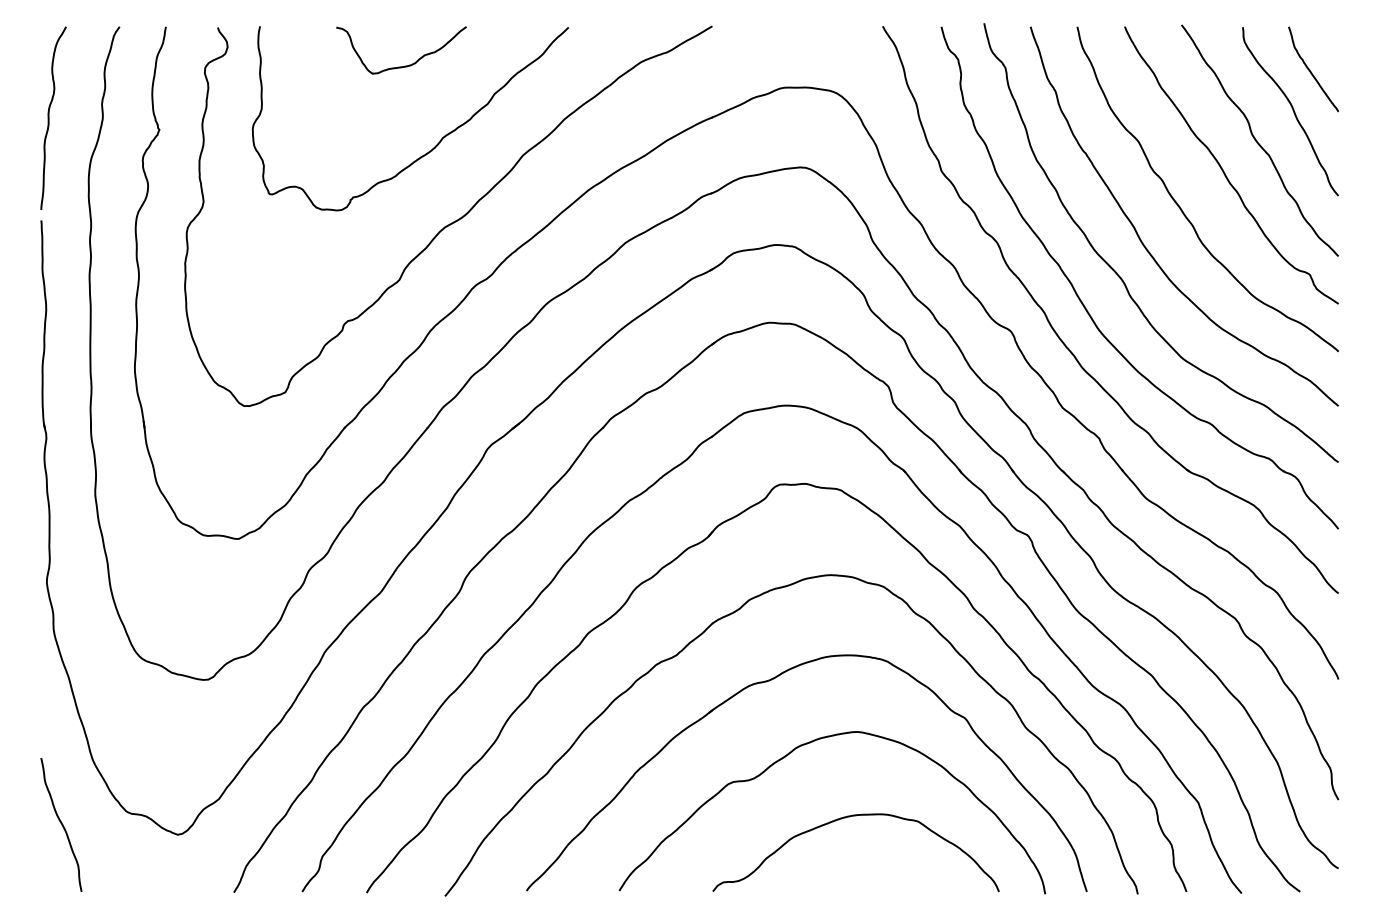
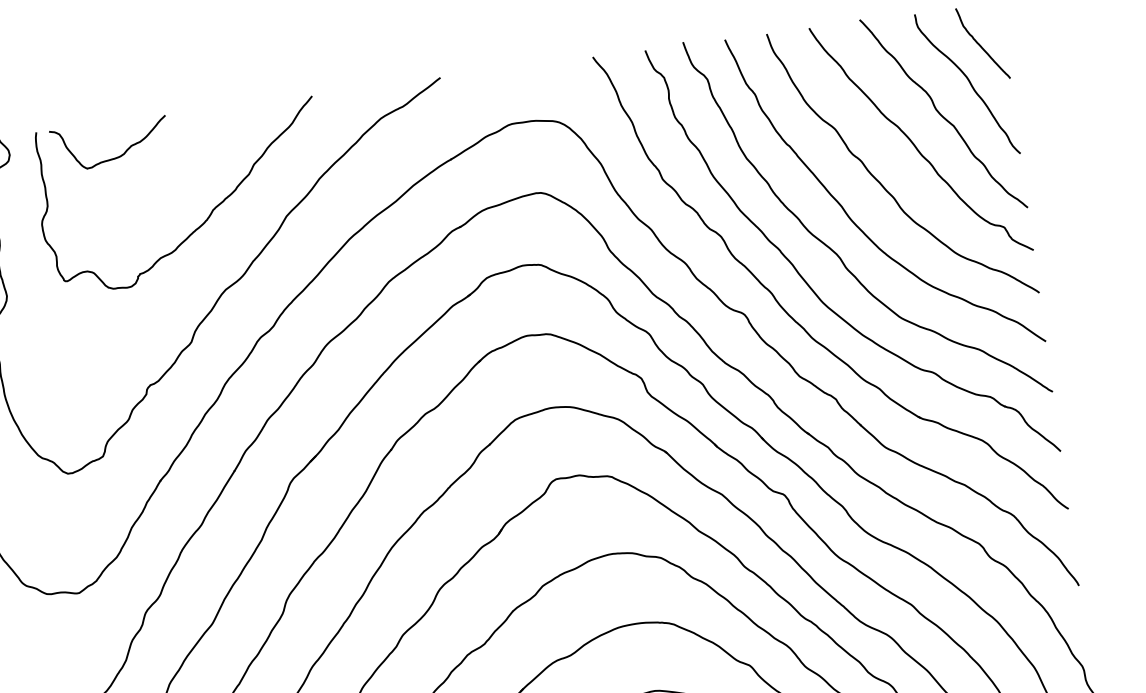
curve: (404, 65) -> (114, 157), moved

